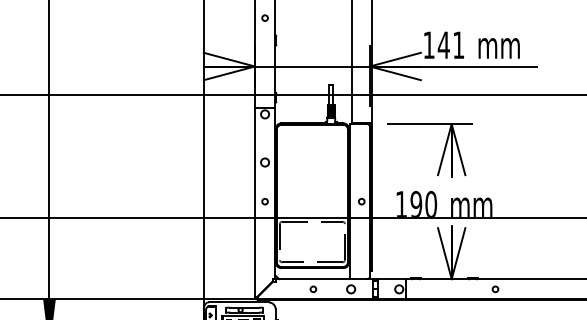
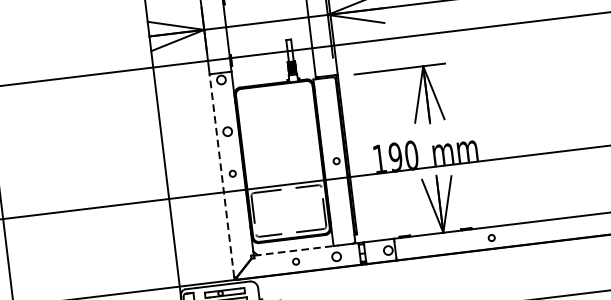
line: (254, 201) -> (221, 174), solid -> dashed
line: (313, 279) -> (294, 251), solid -> dashed

